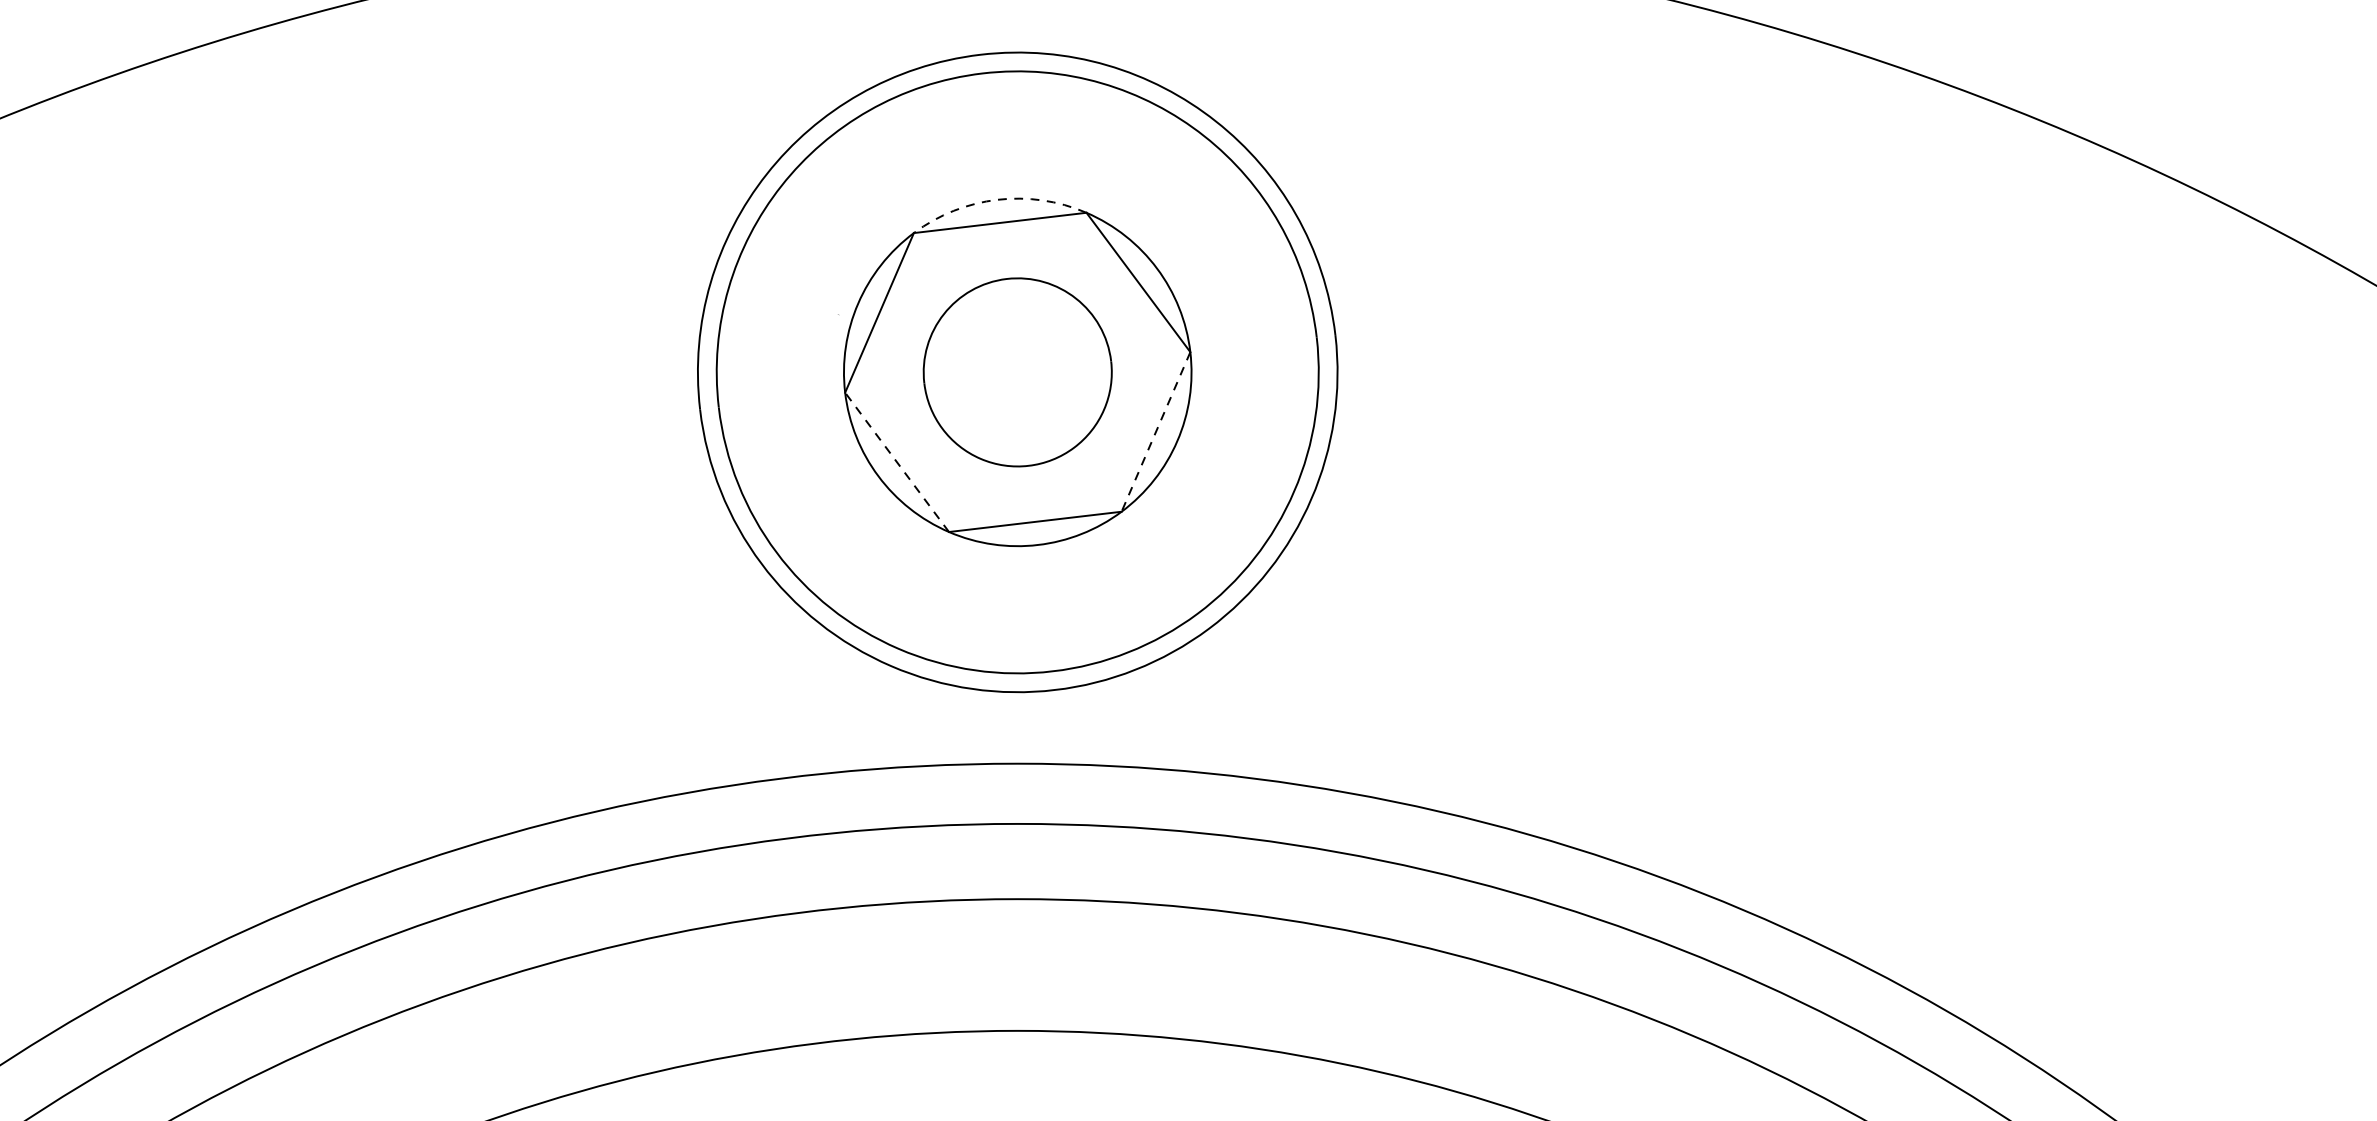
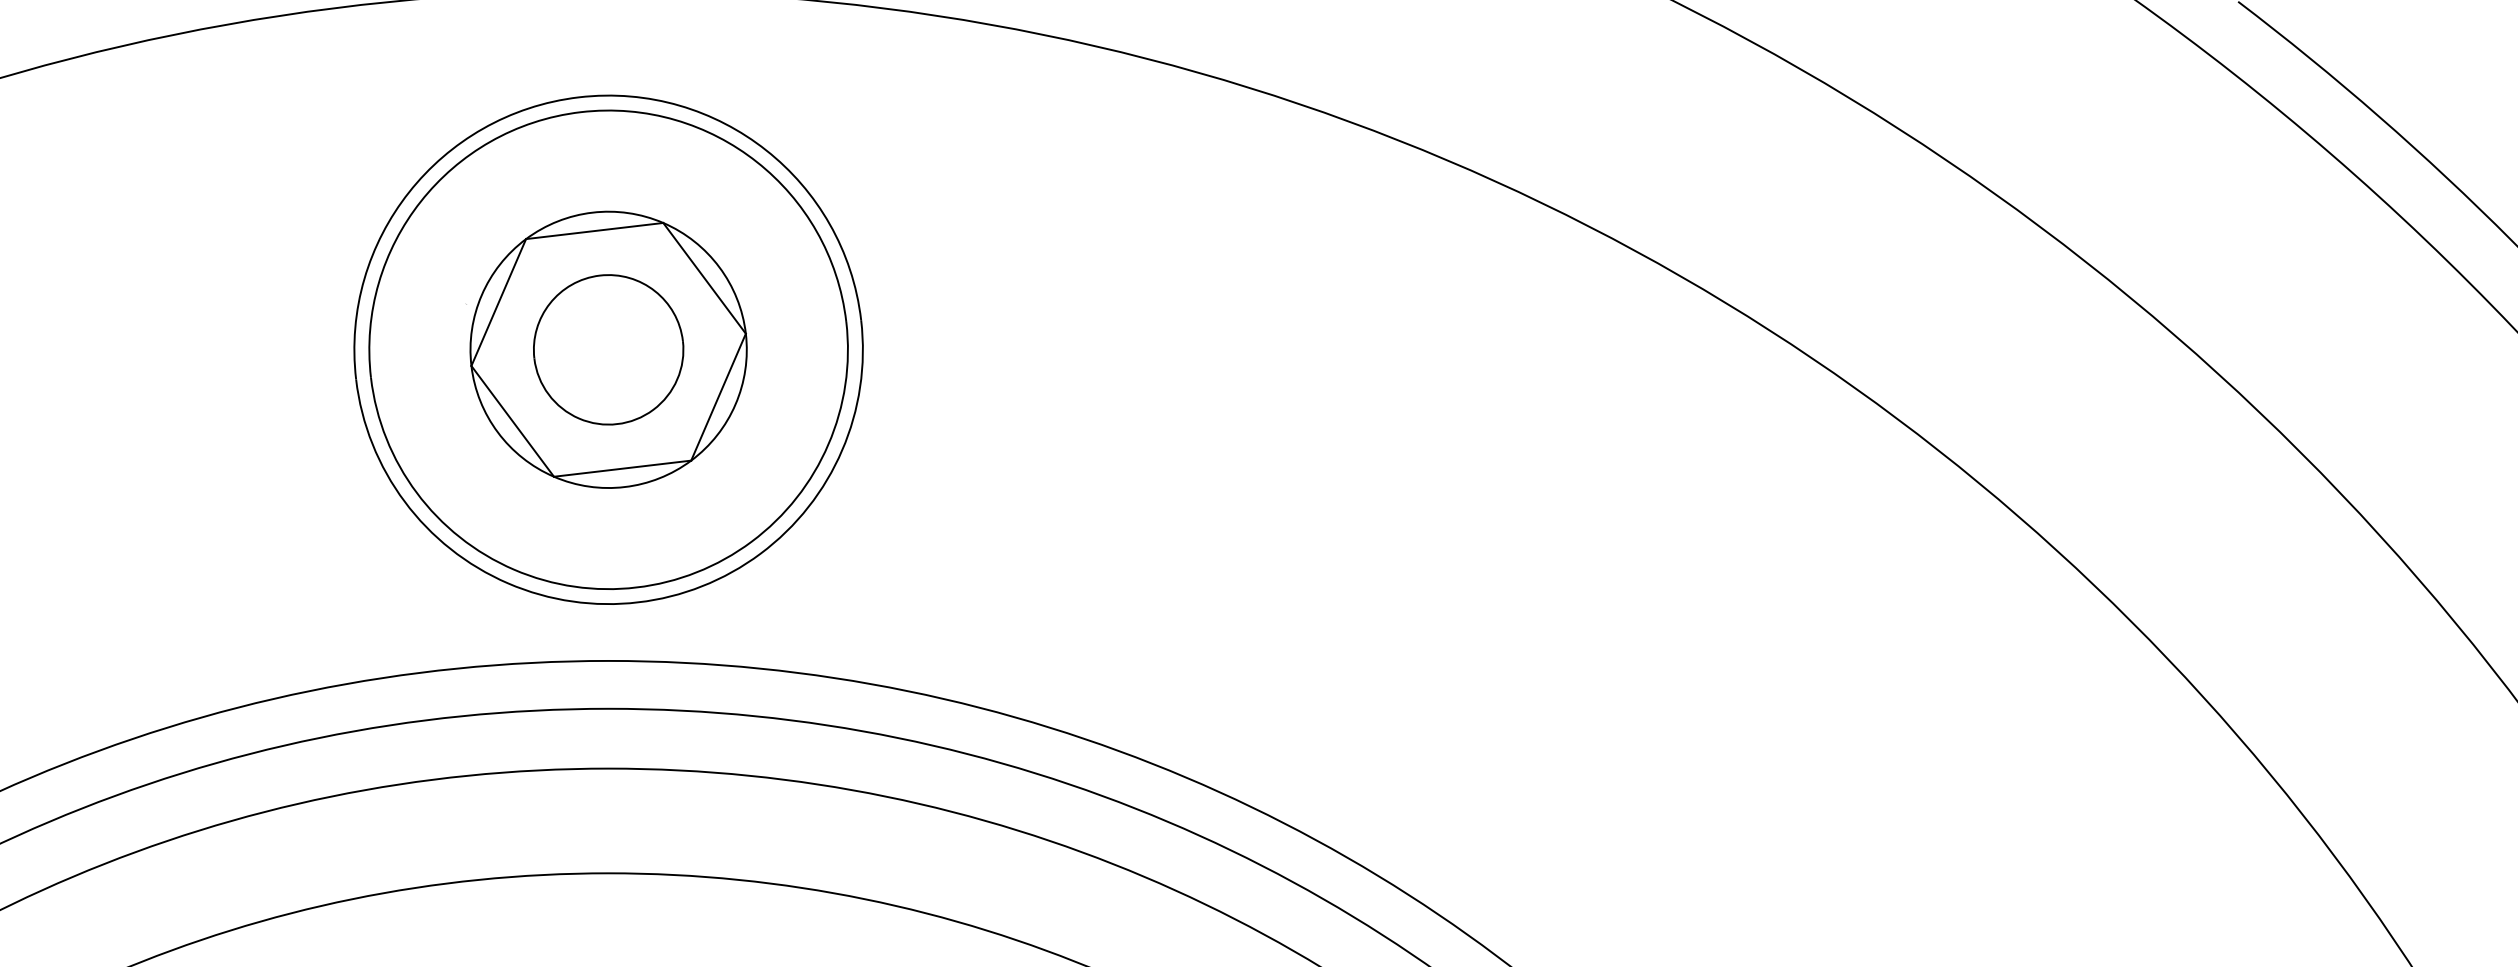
arc: (997, 199) -> (592, 212), dashed -> solid
line: (1155, 432) -> (718, 397), dashed -> solid
line: (896, 461) -> (512, 420), dashed -> solid

